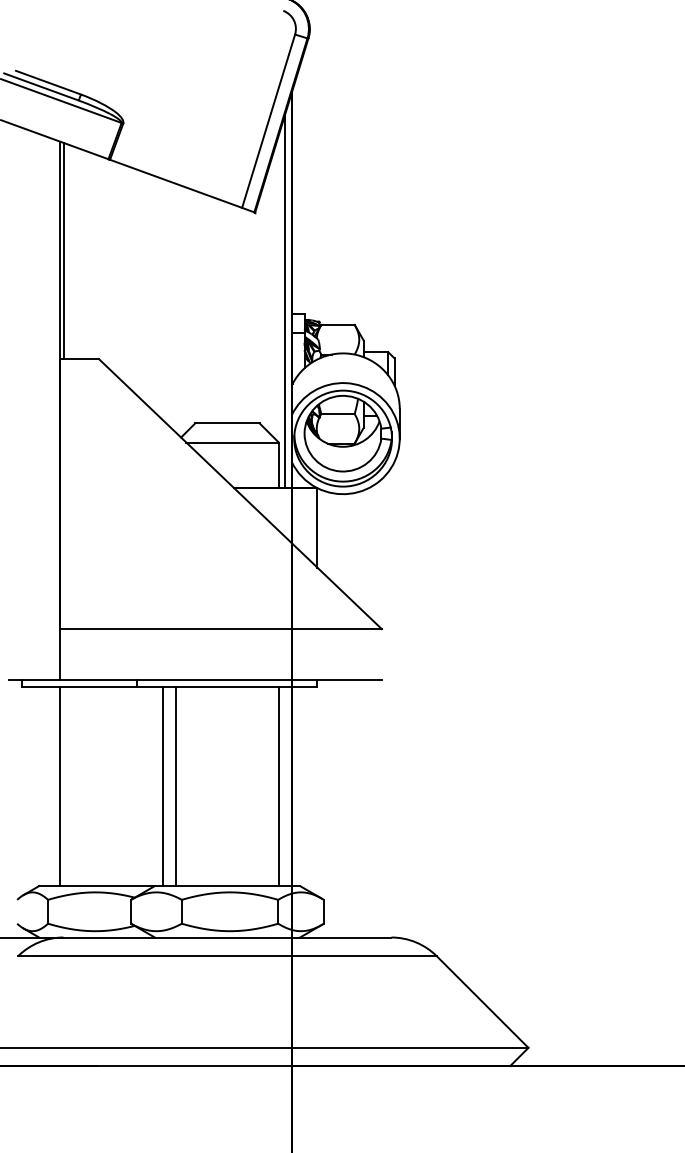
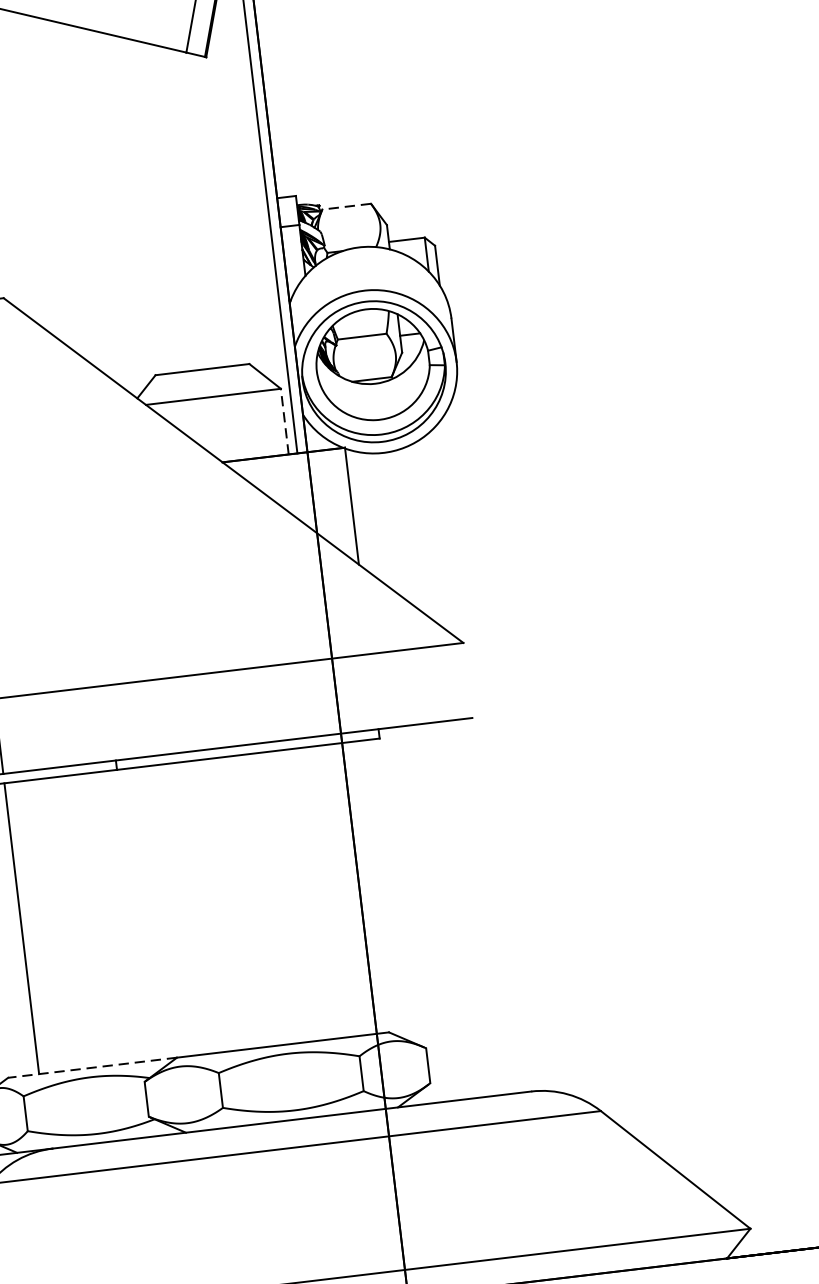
line: (338, 324) -> (347, 206), solid -> dashed
line: (278, 464) -> (284, 420), solid -> dashed
line: (163, 786) -> (172, 910), removed
line: (176, 786) -> (191, 908), removed
line: (278, 786) -> (340, 890), removed
line: (97, 886) -> (93, 1068), solid -> dashed

